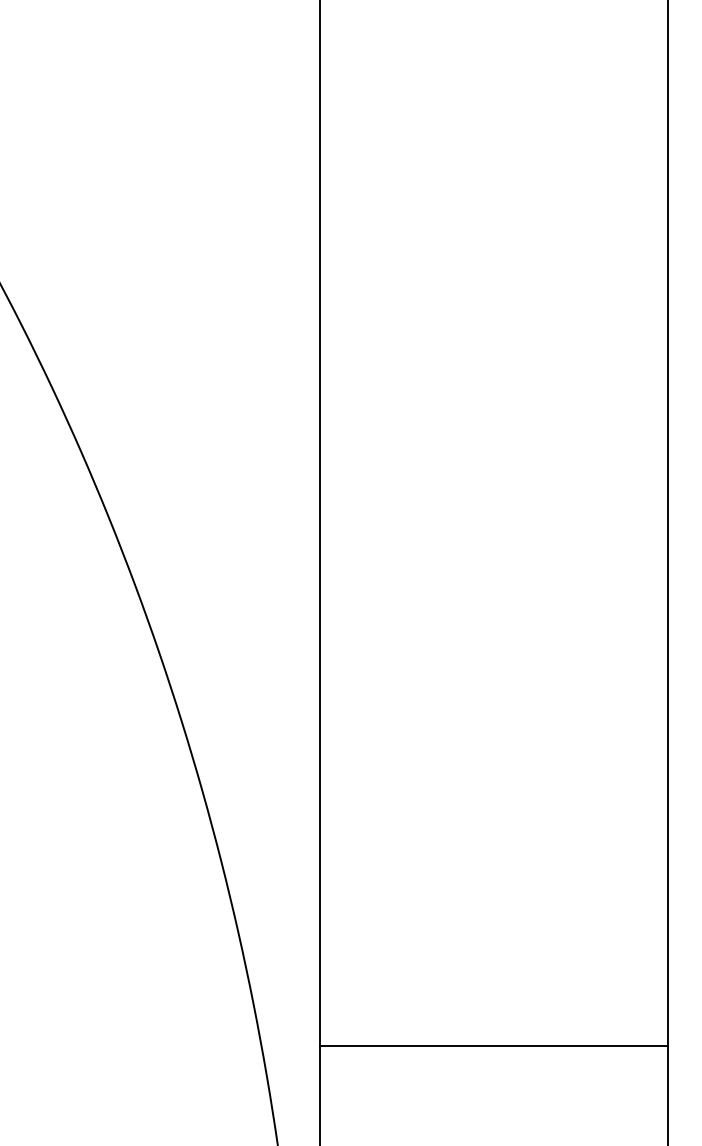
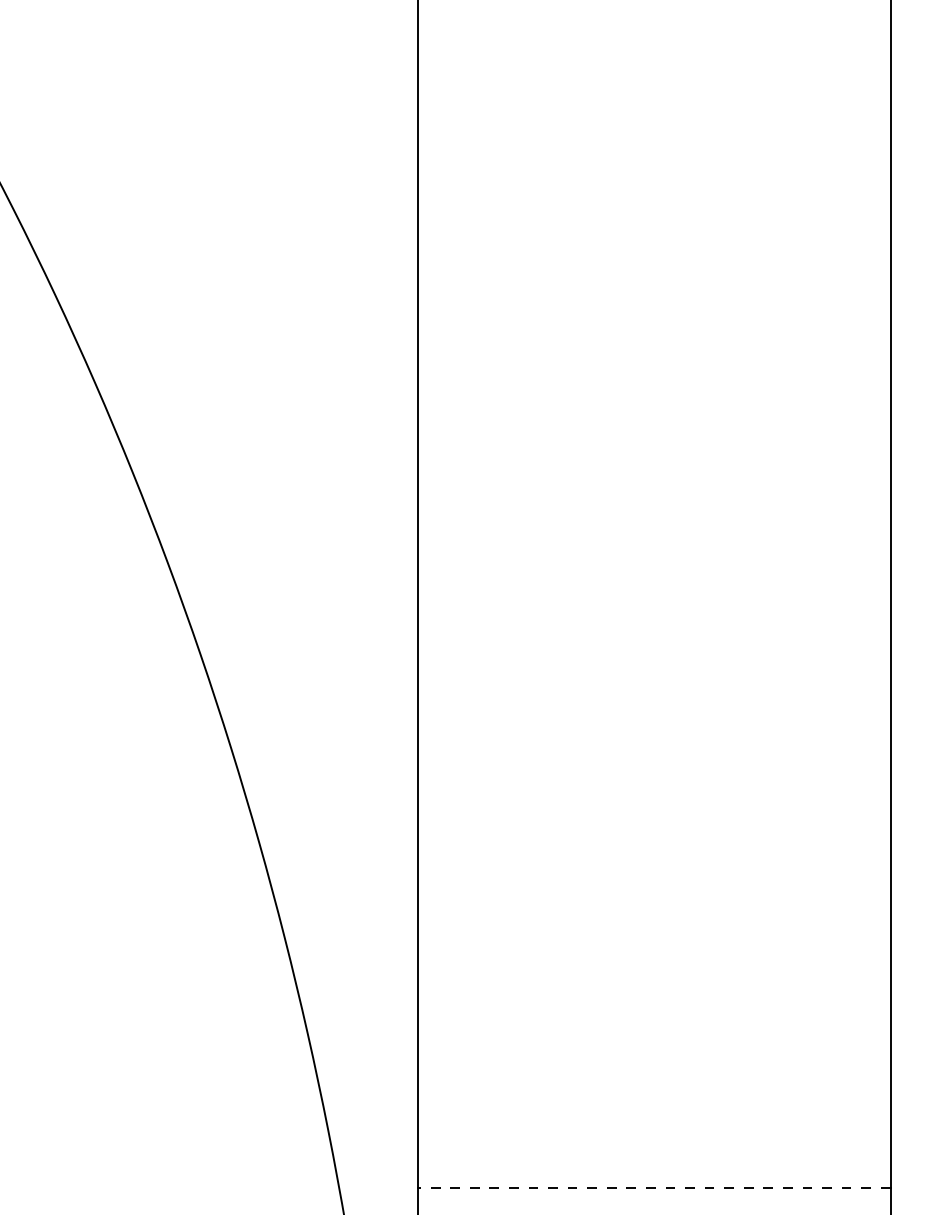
line: (493, 1046) -> (653, 1188), solid -> dashed

